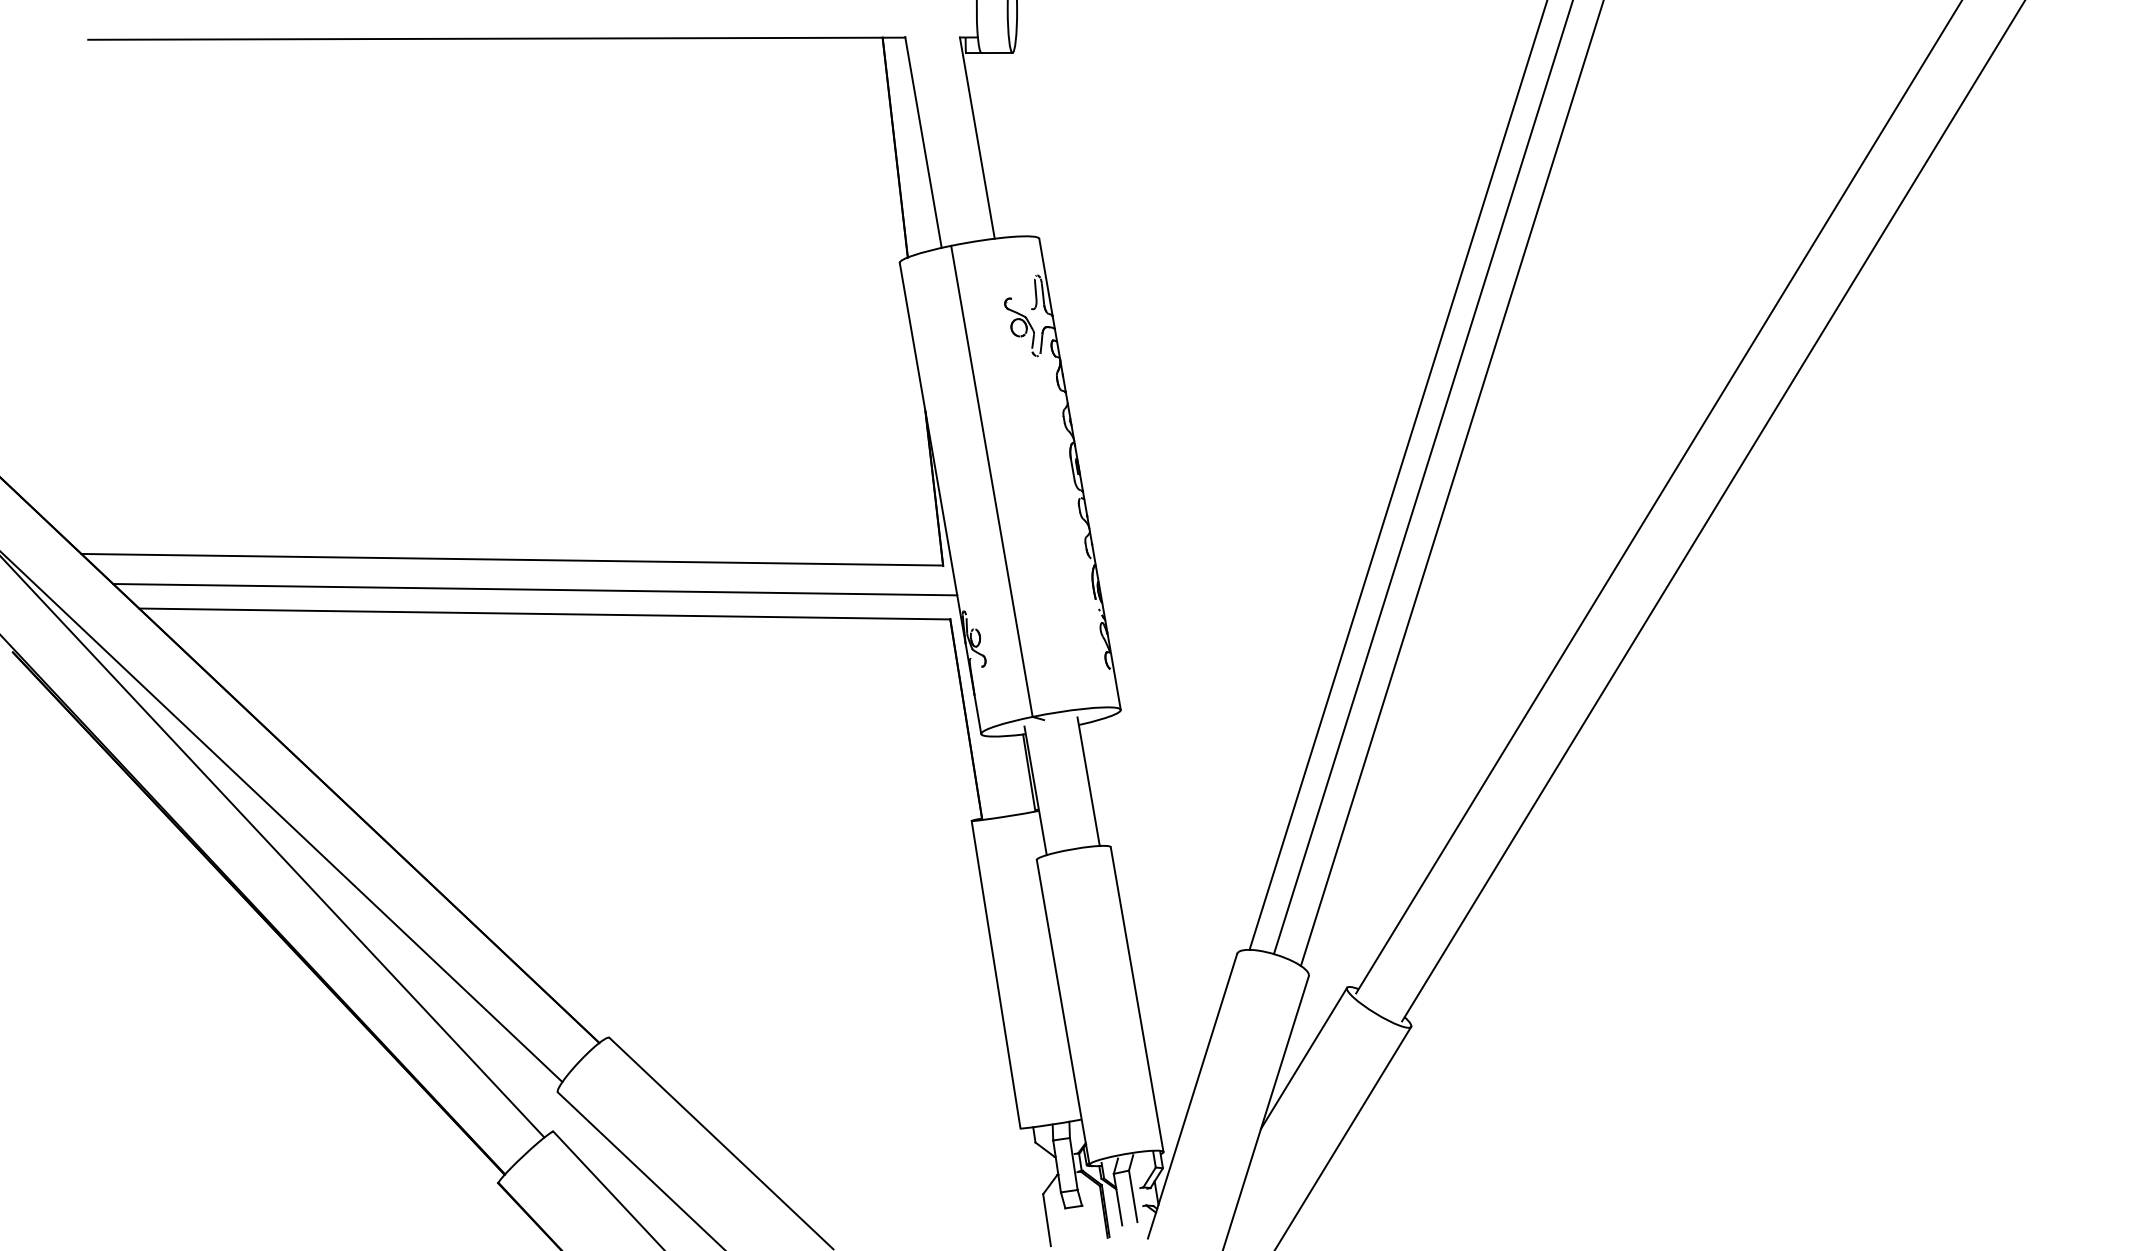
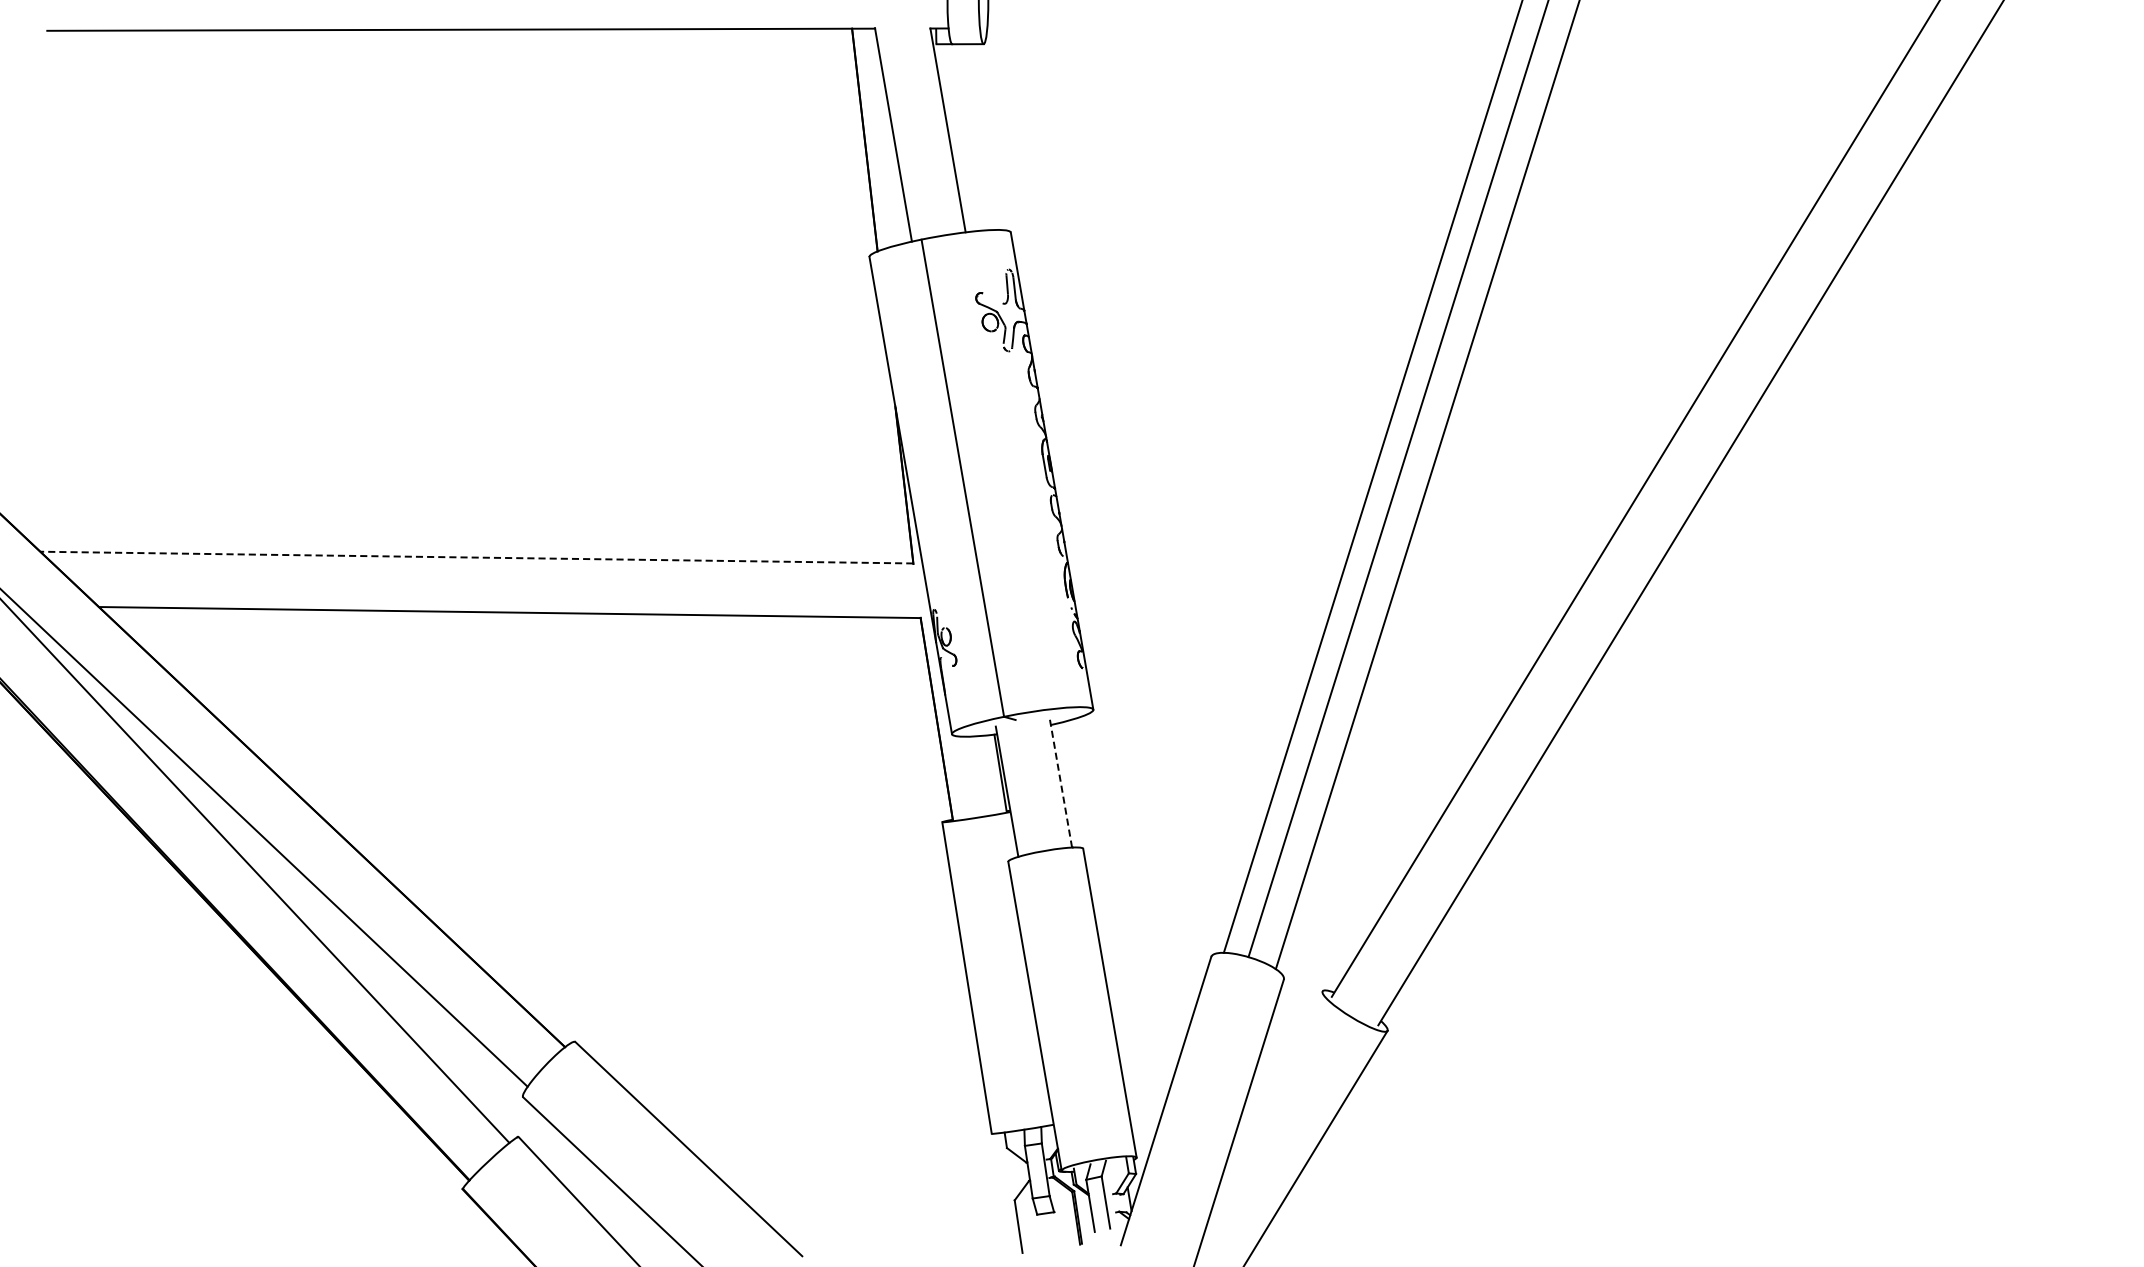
line: (512, 559) -> (477, 557), solid -> dashed
line: (535, 589) -> (500, 587), removed
line: (1088, 781) -> (1060, 782), solid -> dashed
line: (1303, 1058) -> (1278, 1062), removed

